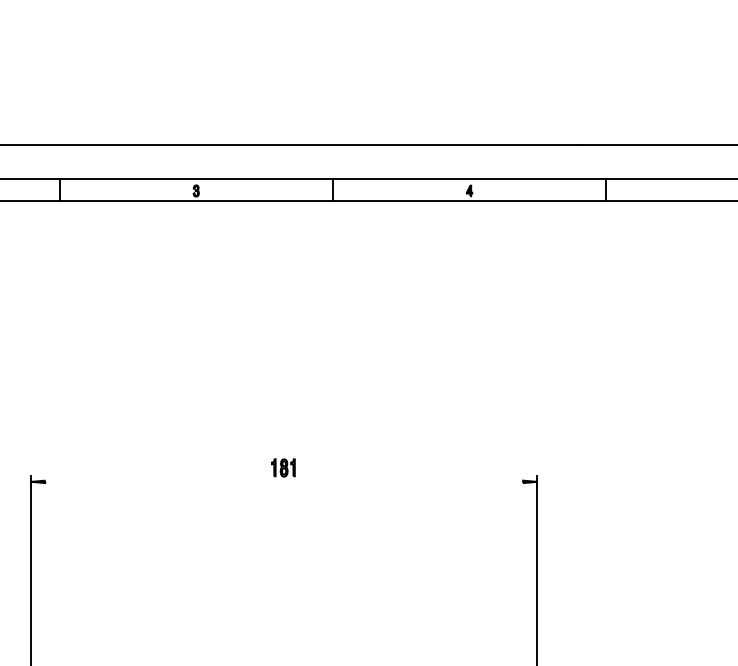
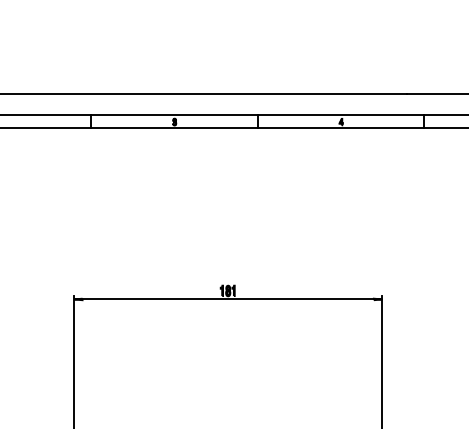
line: (282, 481) -> (227, 299), added

